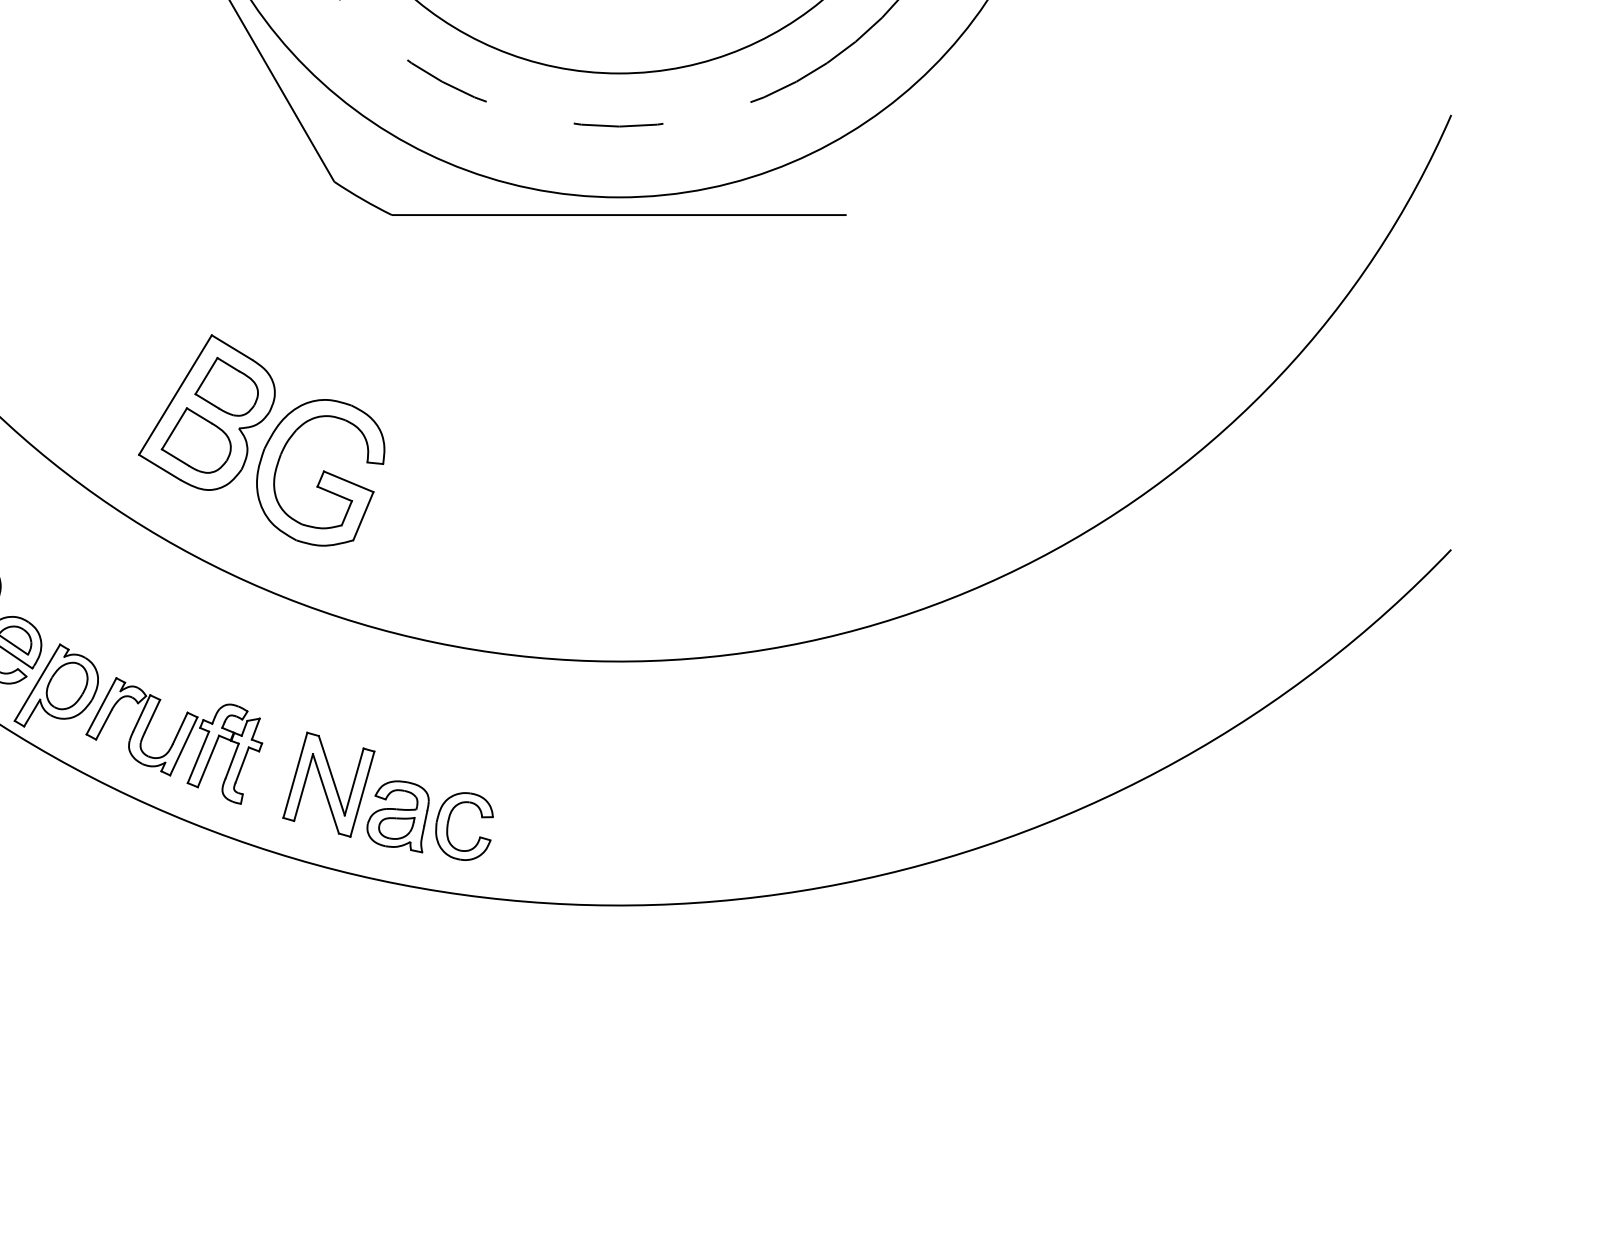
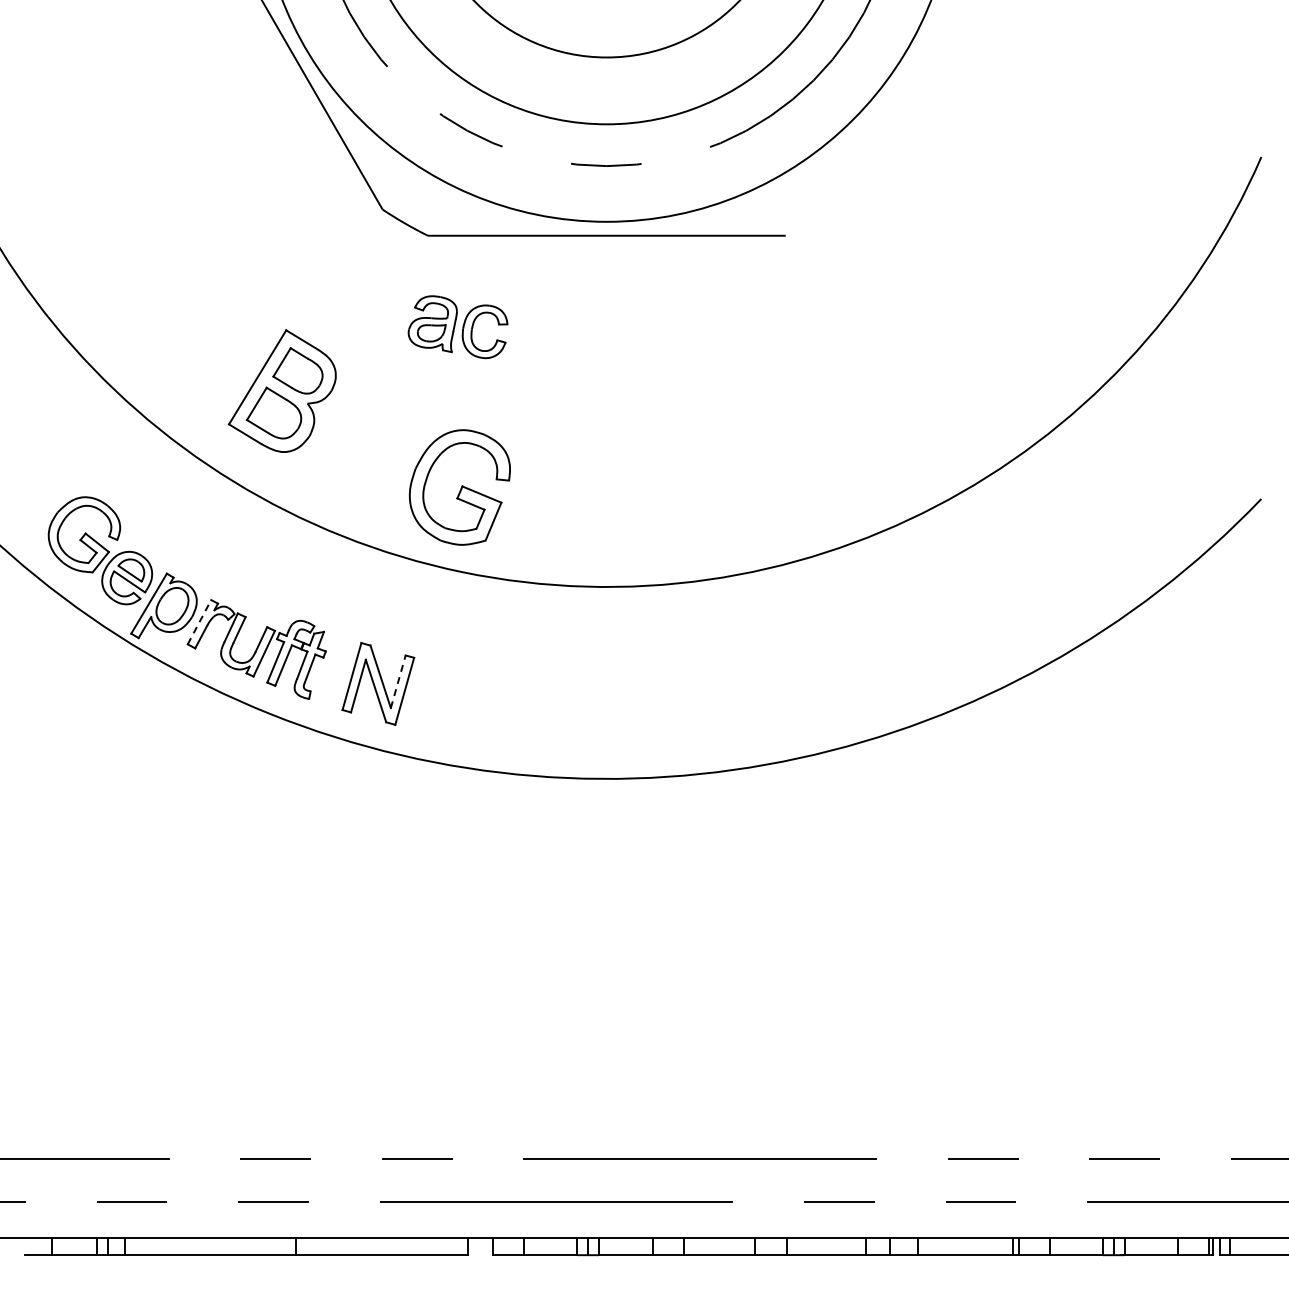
part: (320, 472) -> (459, 487), moved
line: (101, 705) -> (199, 621), solid -> dashed
line: (354, 781) -> (398, 681), solid -> dashed
part: (429, 821) -> (457, 327), moved

